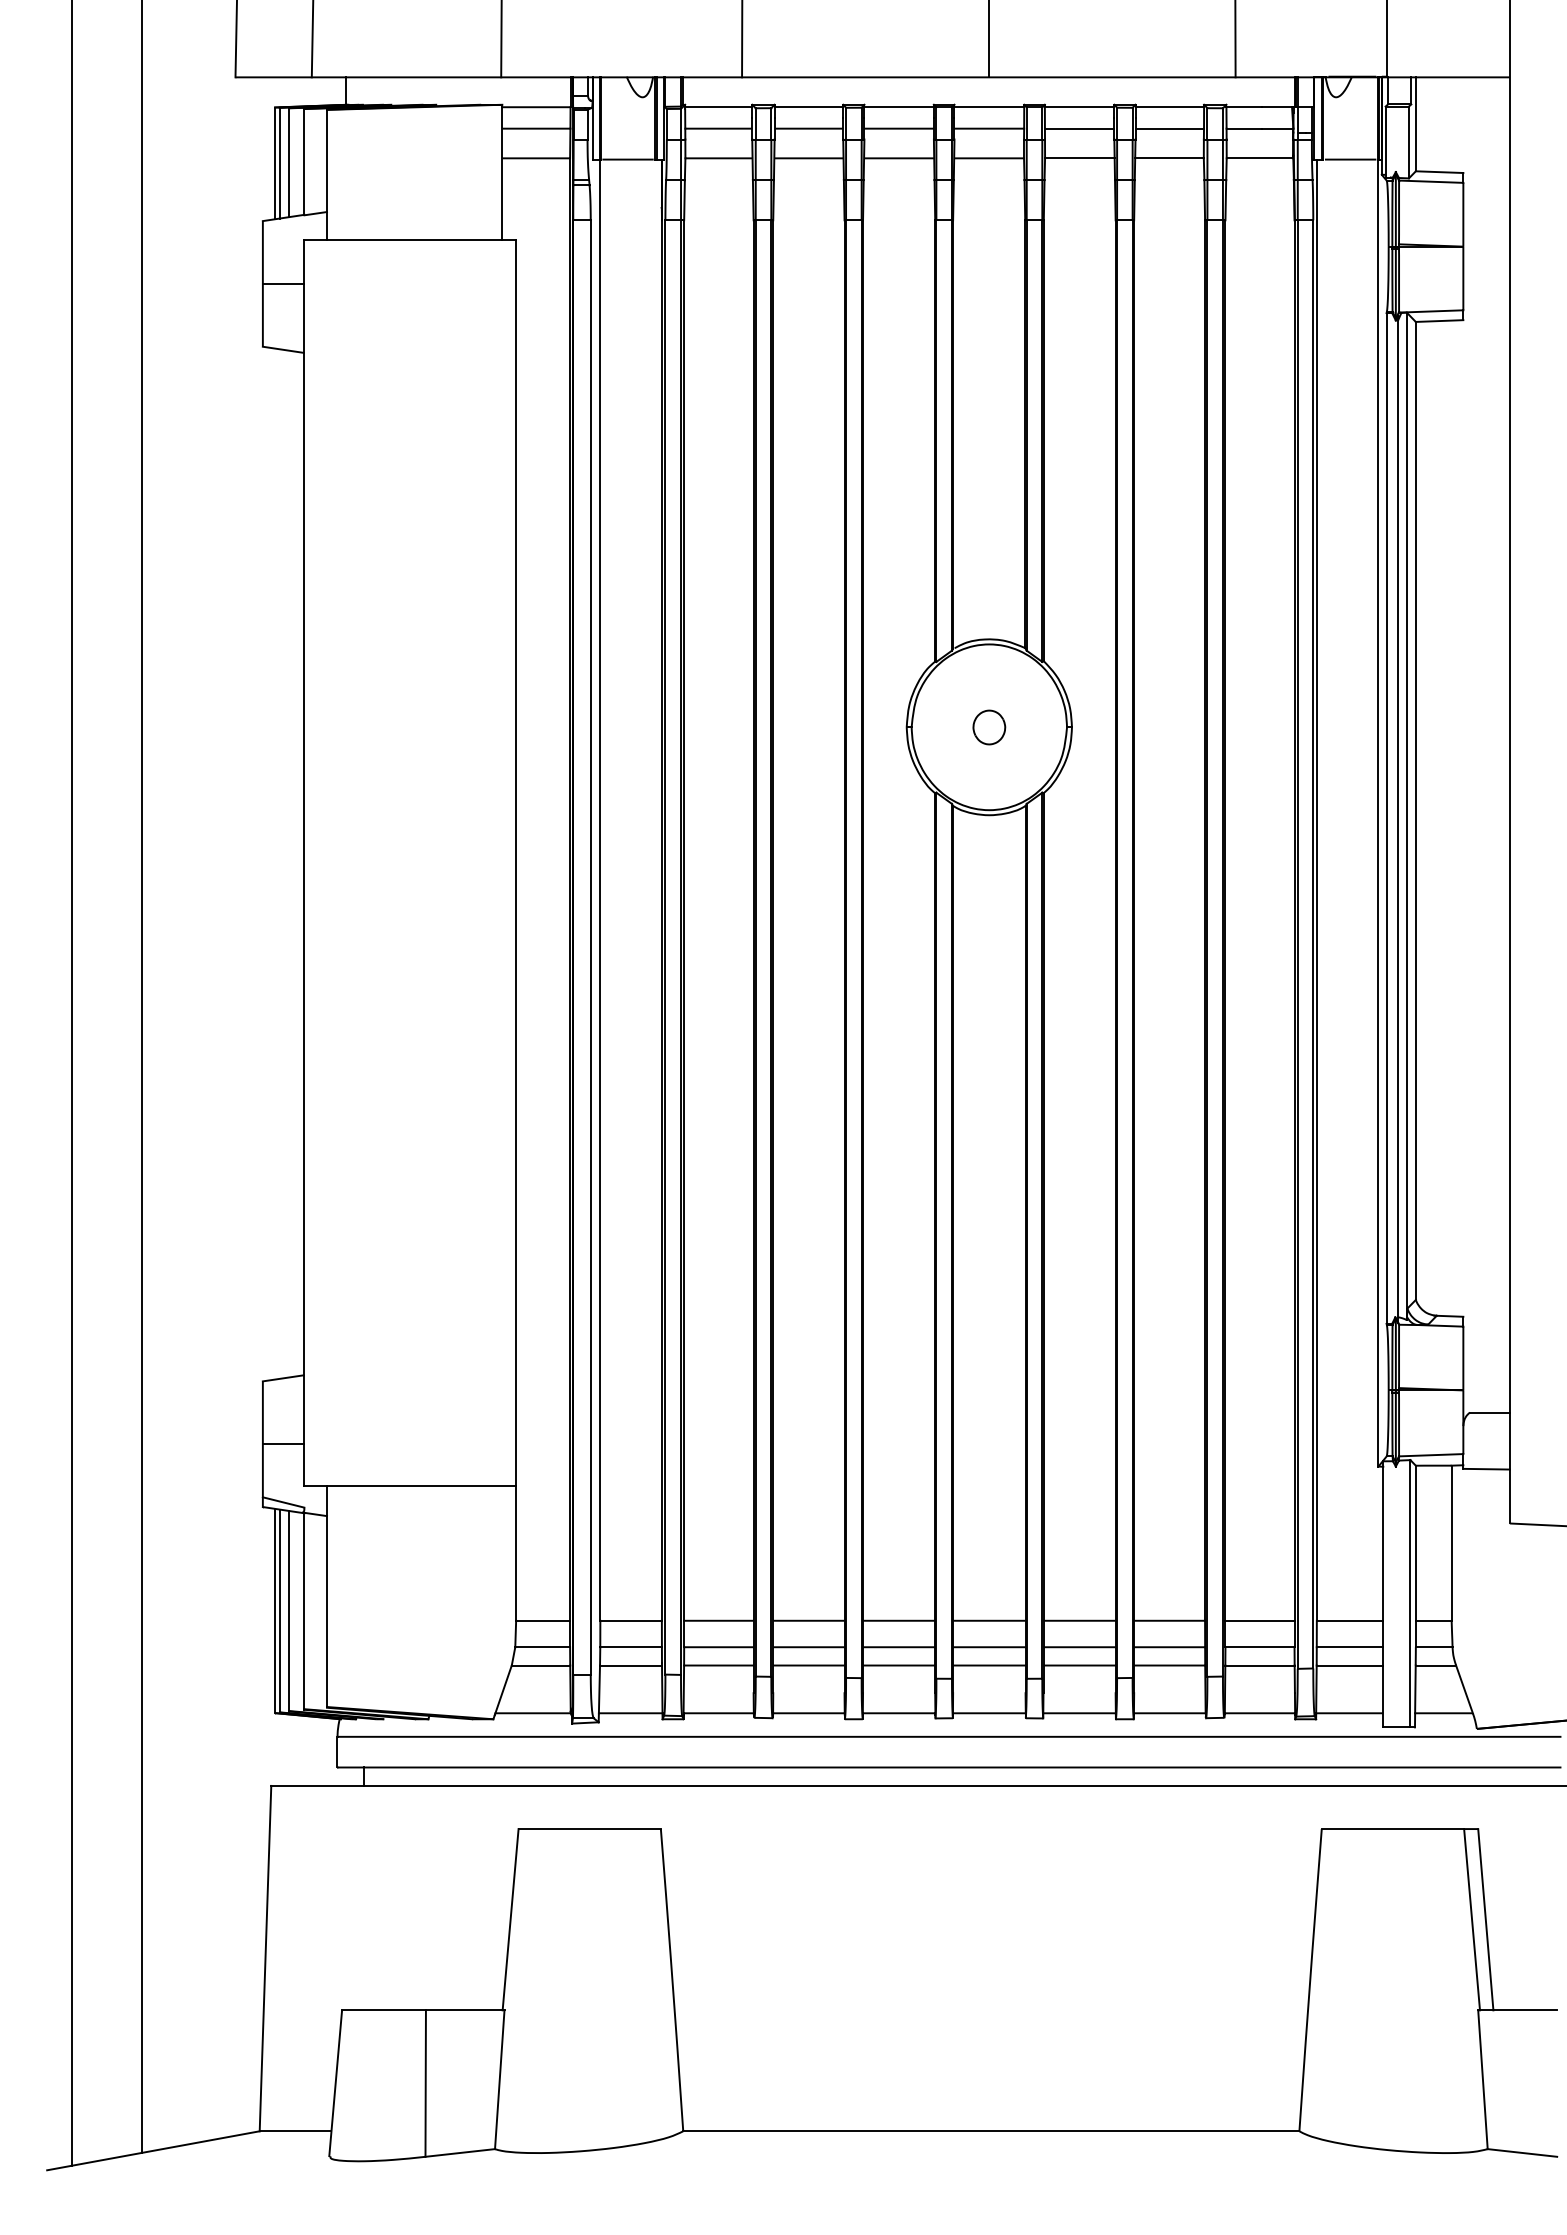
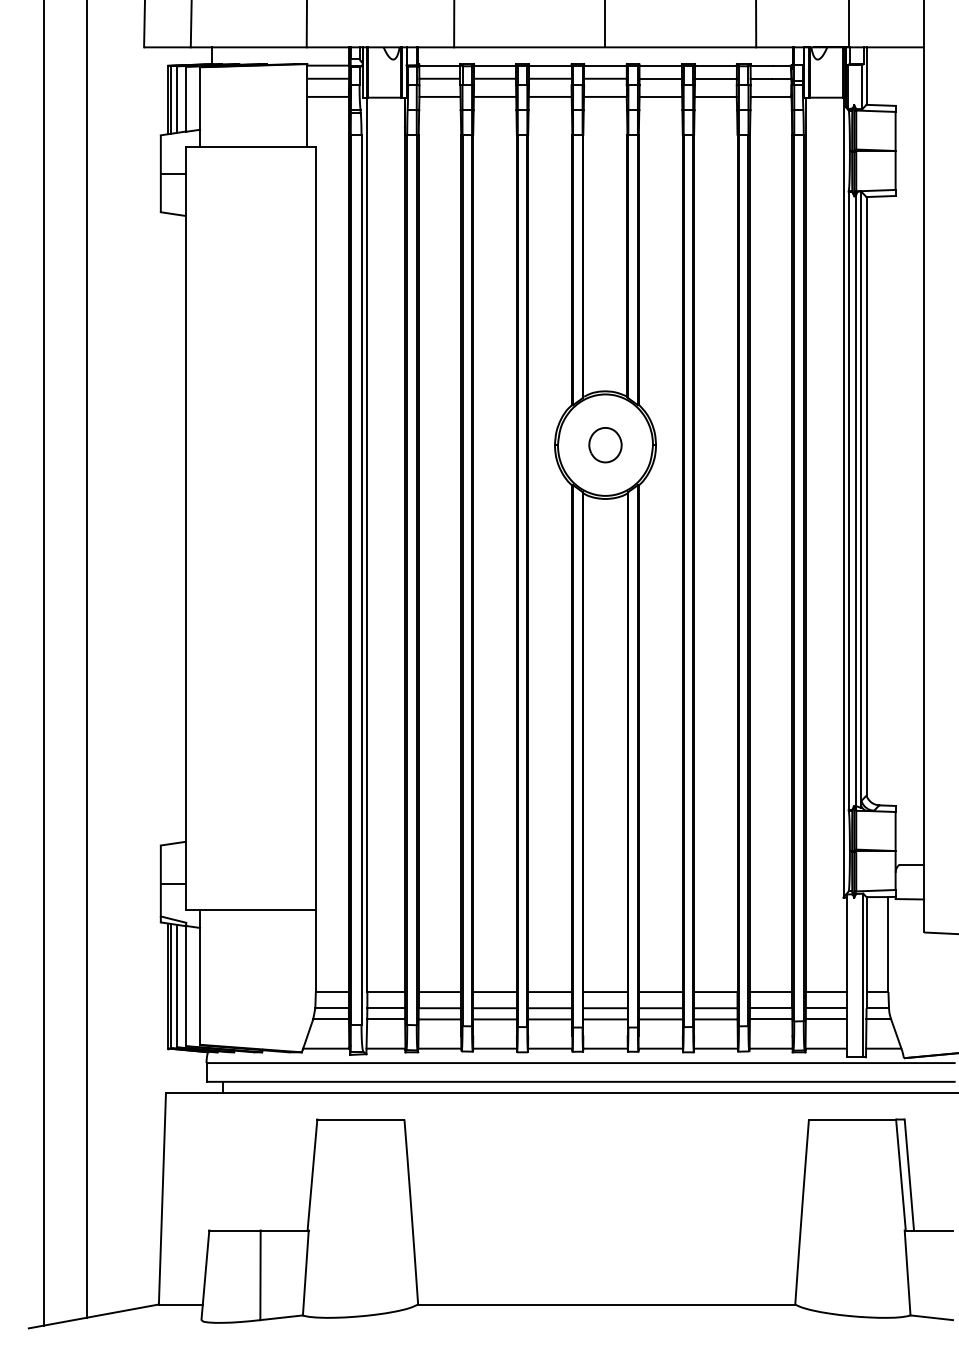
part: (989, 727) -> (605, 445), size x1.67

